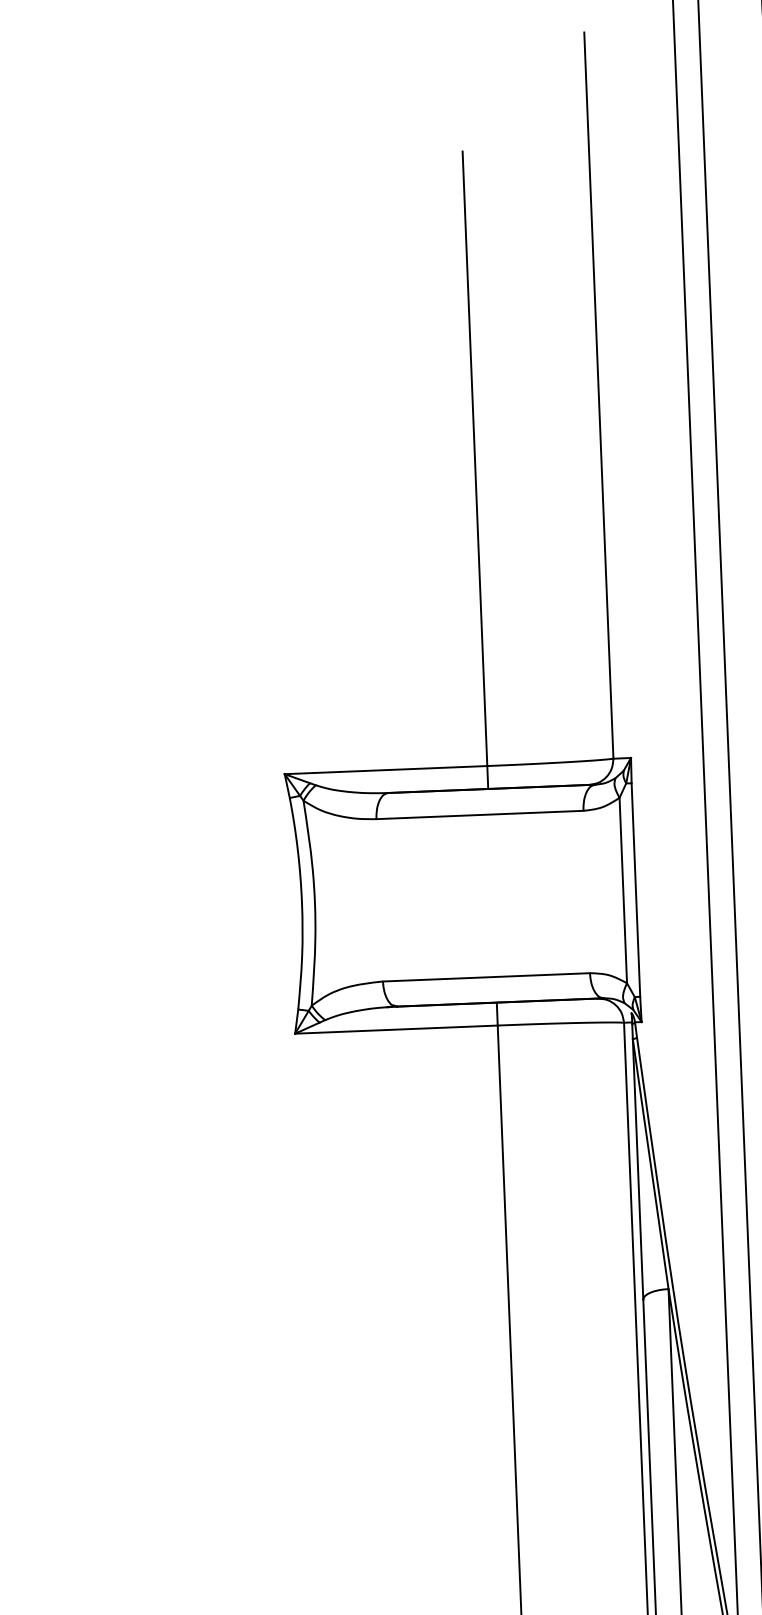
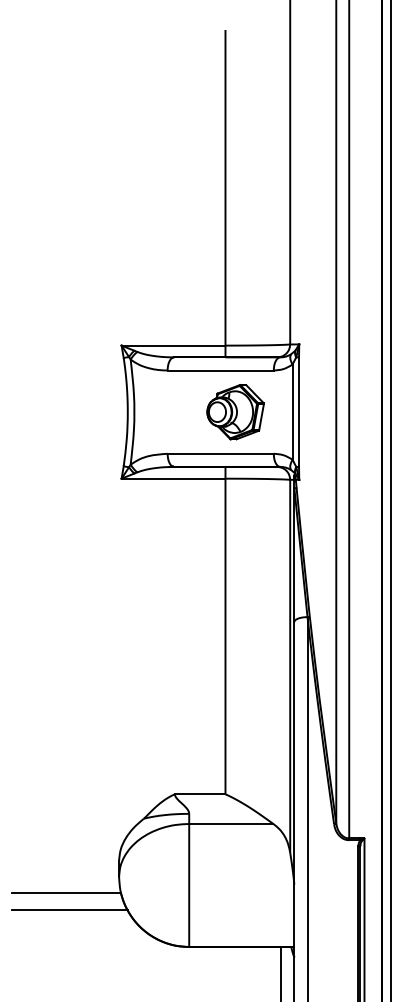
part: (512, 895) -> (235, 412), added

